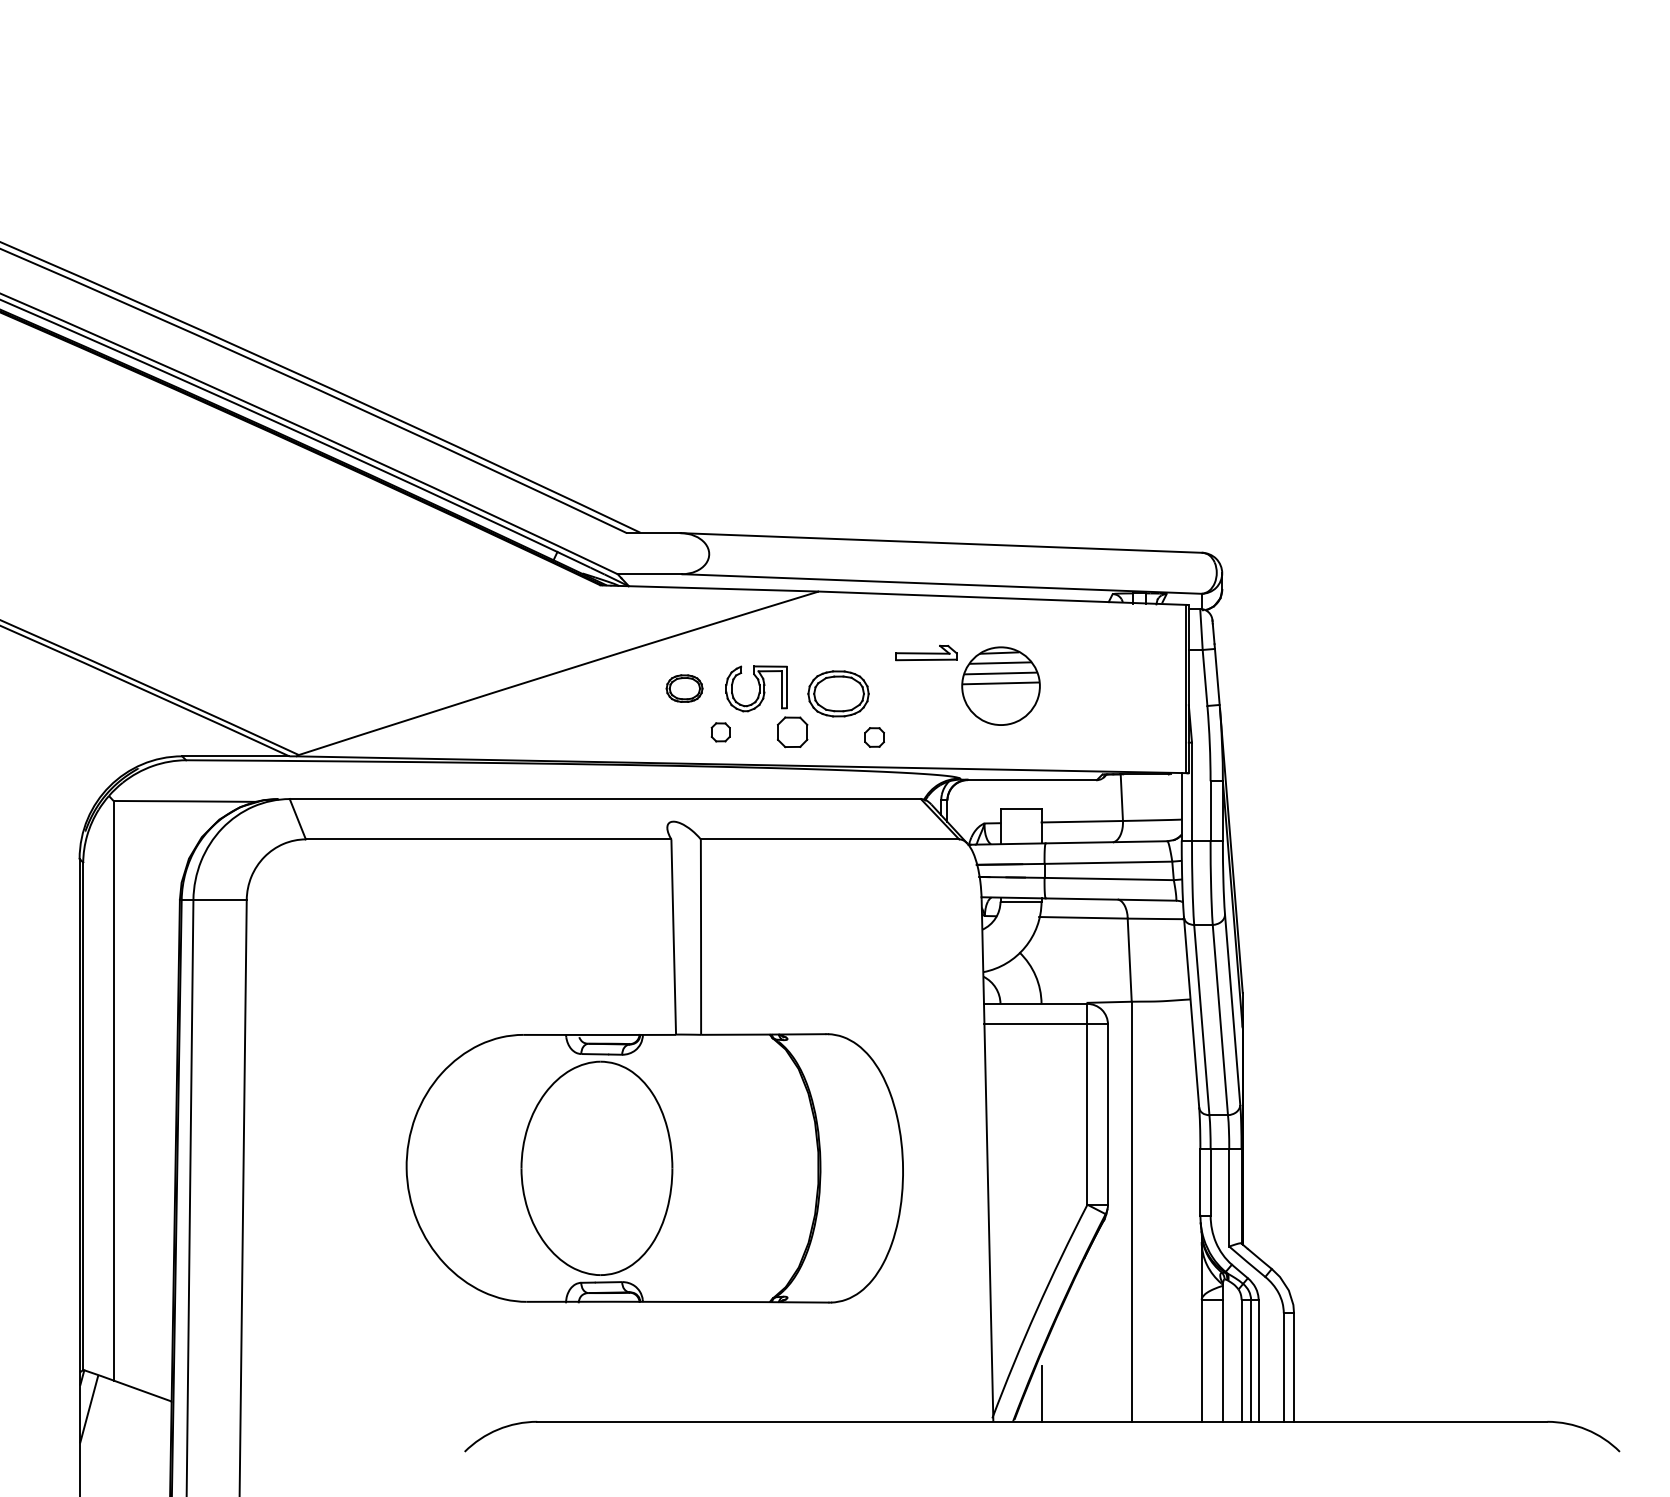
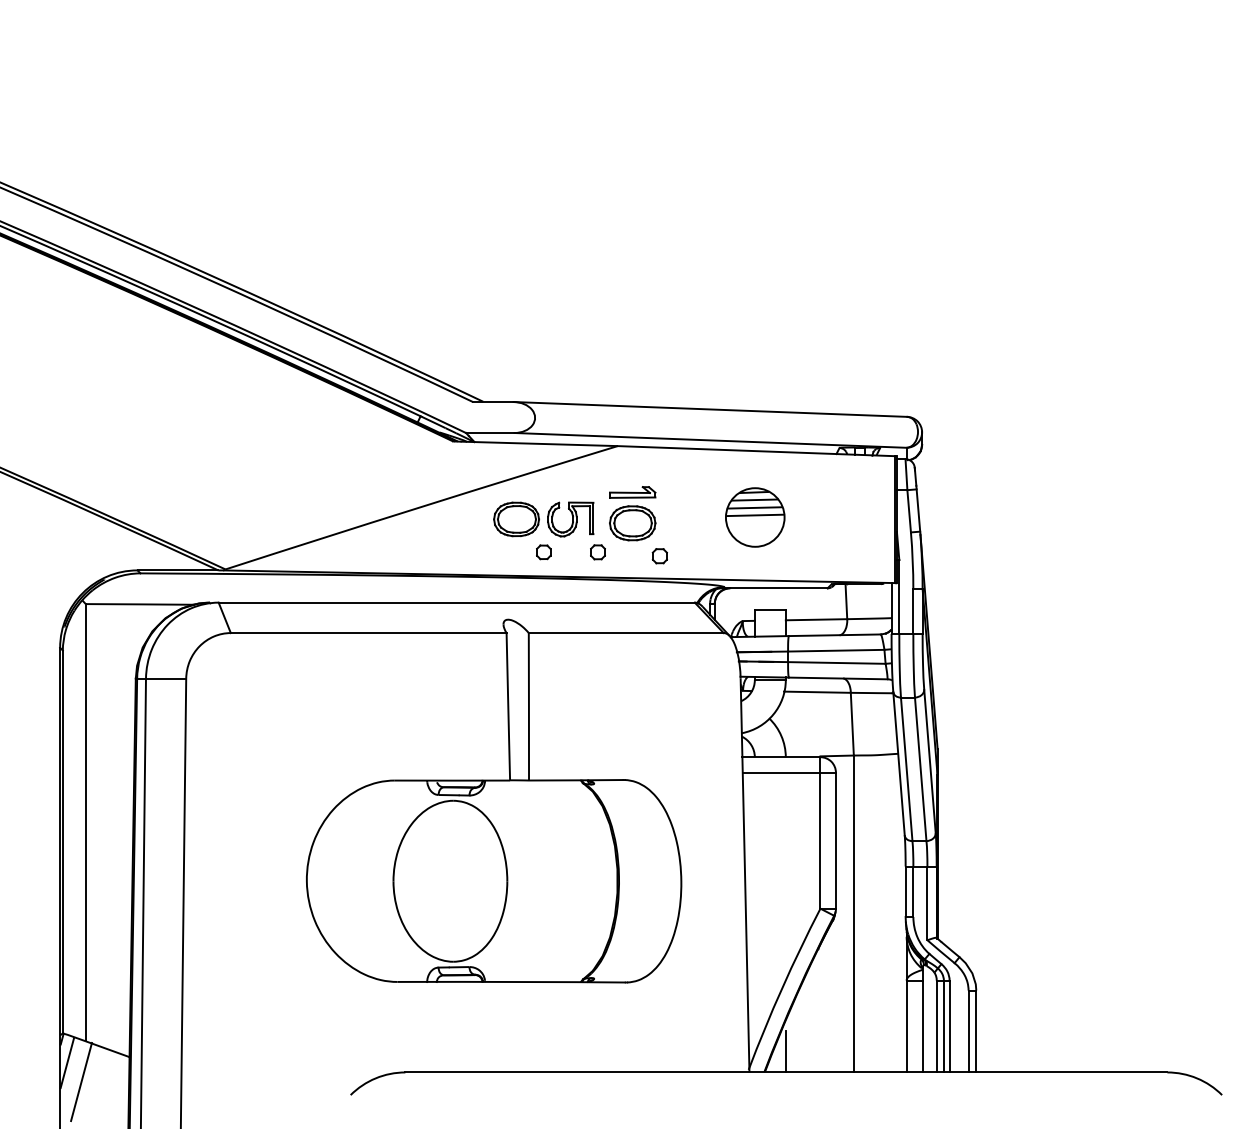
part: (926, 652) -> (632, 492), moved
part: (684, 688) -> (516, 519), size x1.67
part: (792, 732) -> (597, 552), size x0.62
line: (107, 1434) -> (81, 1082), added

